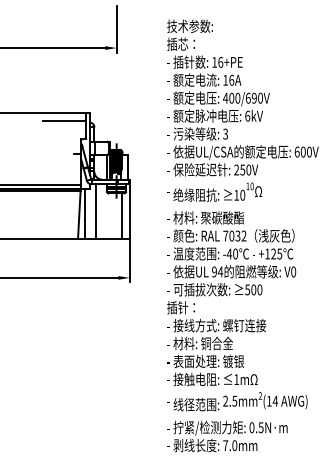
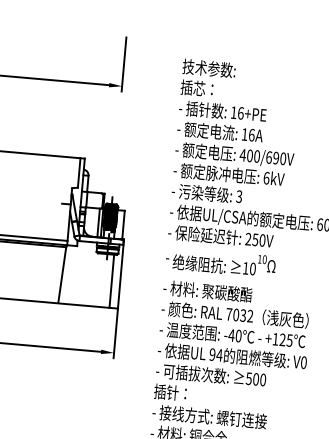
line: (64, 120) -> (54, 164), removed
line: (96, 211) -> (82, 272), removed
line: (85, 213) -> (69, 274), removed

